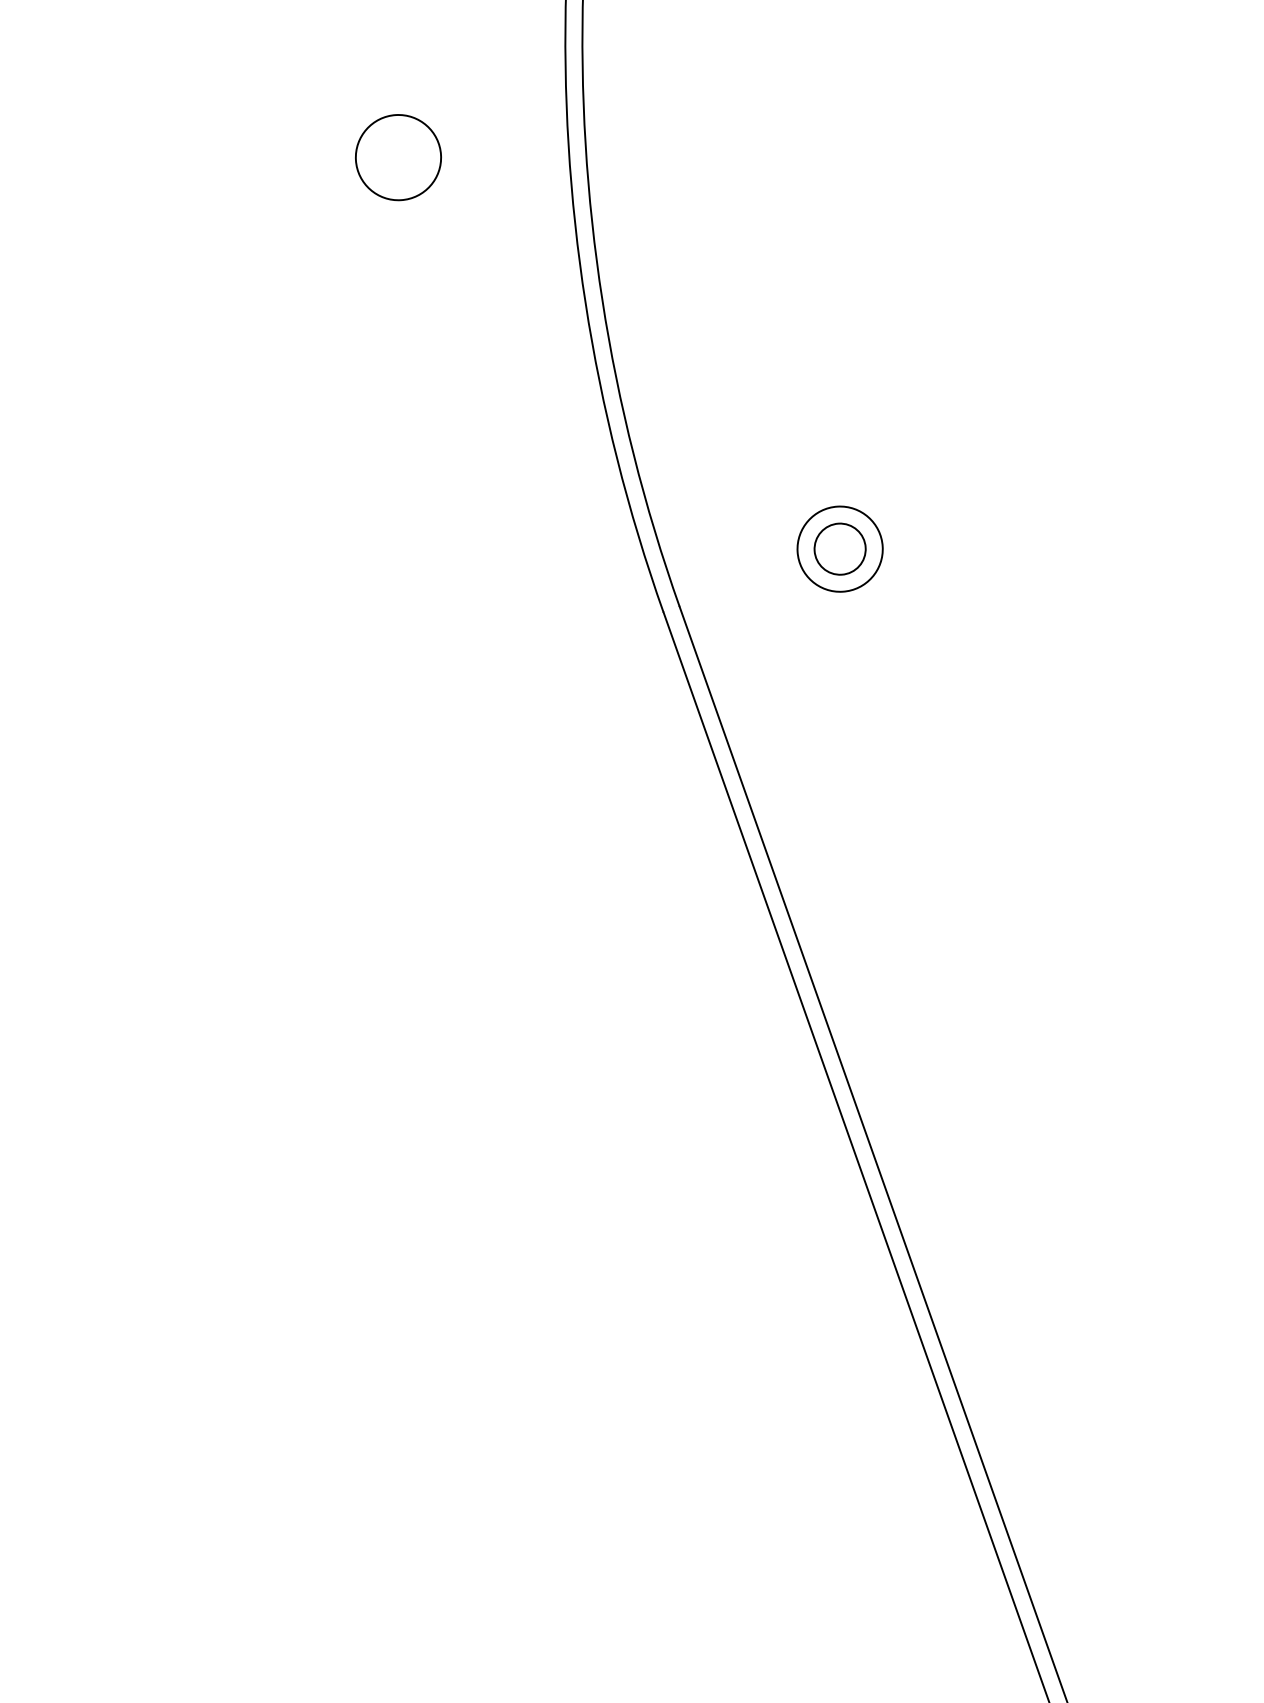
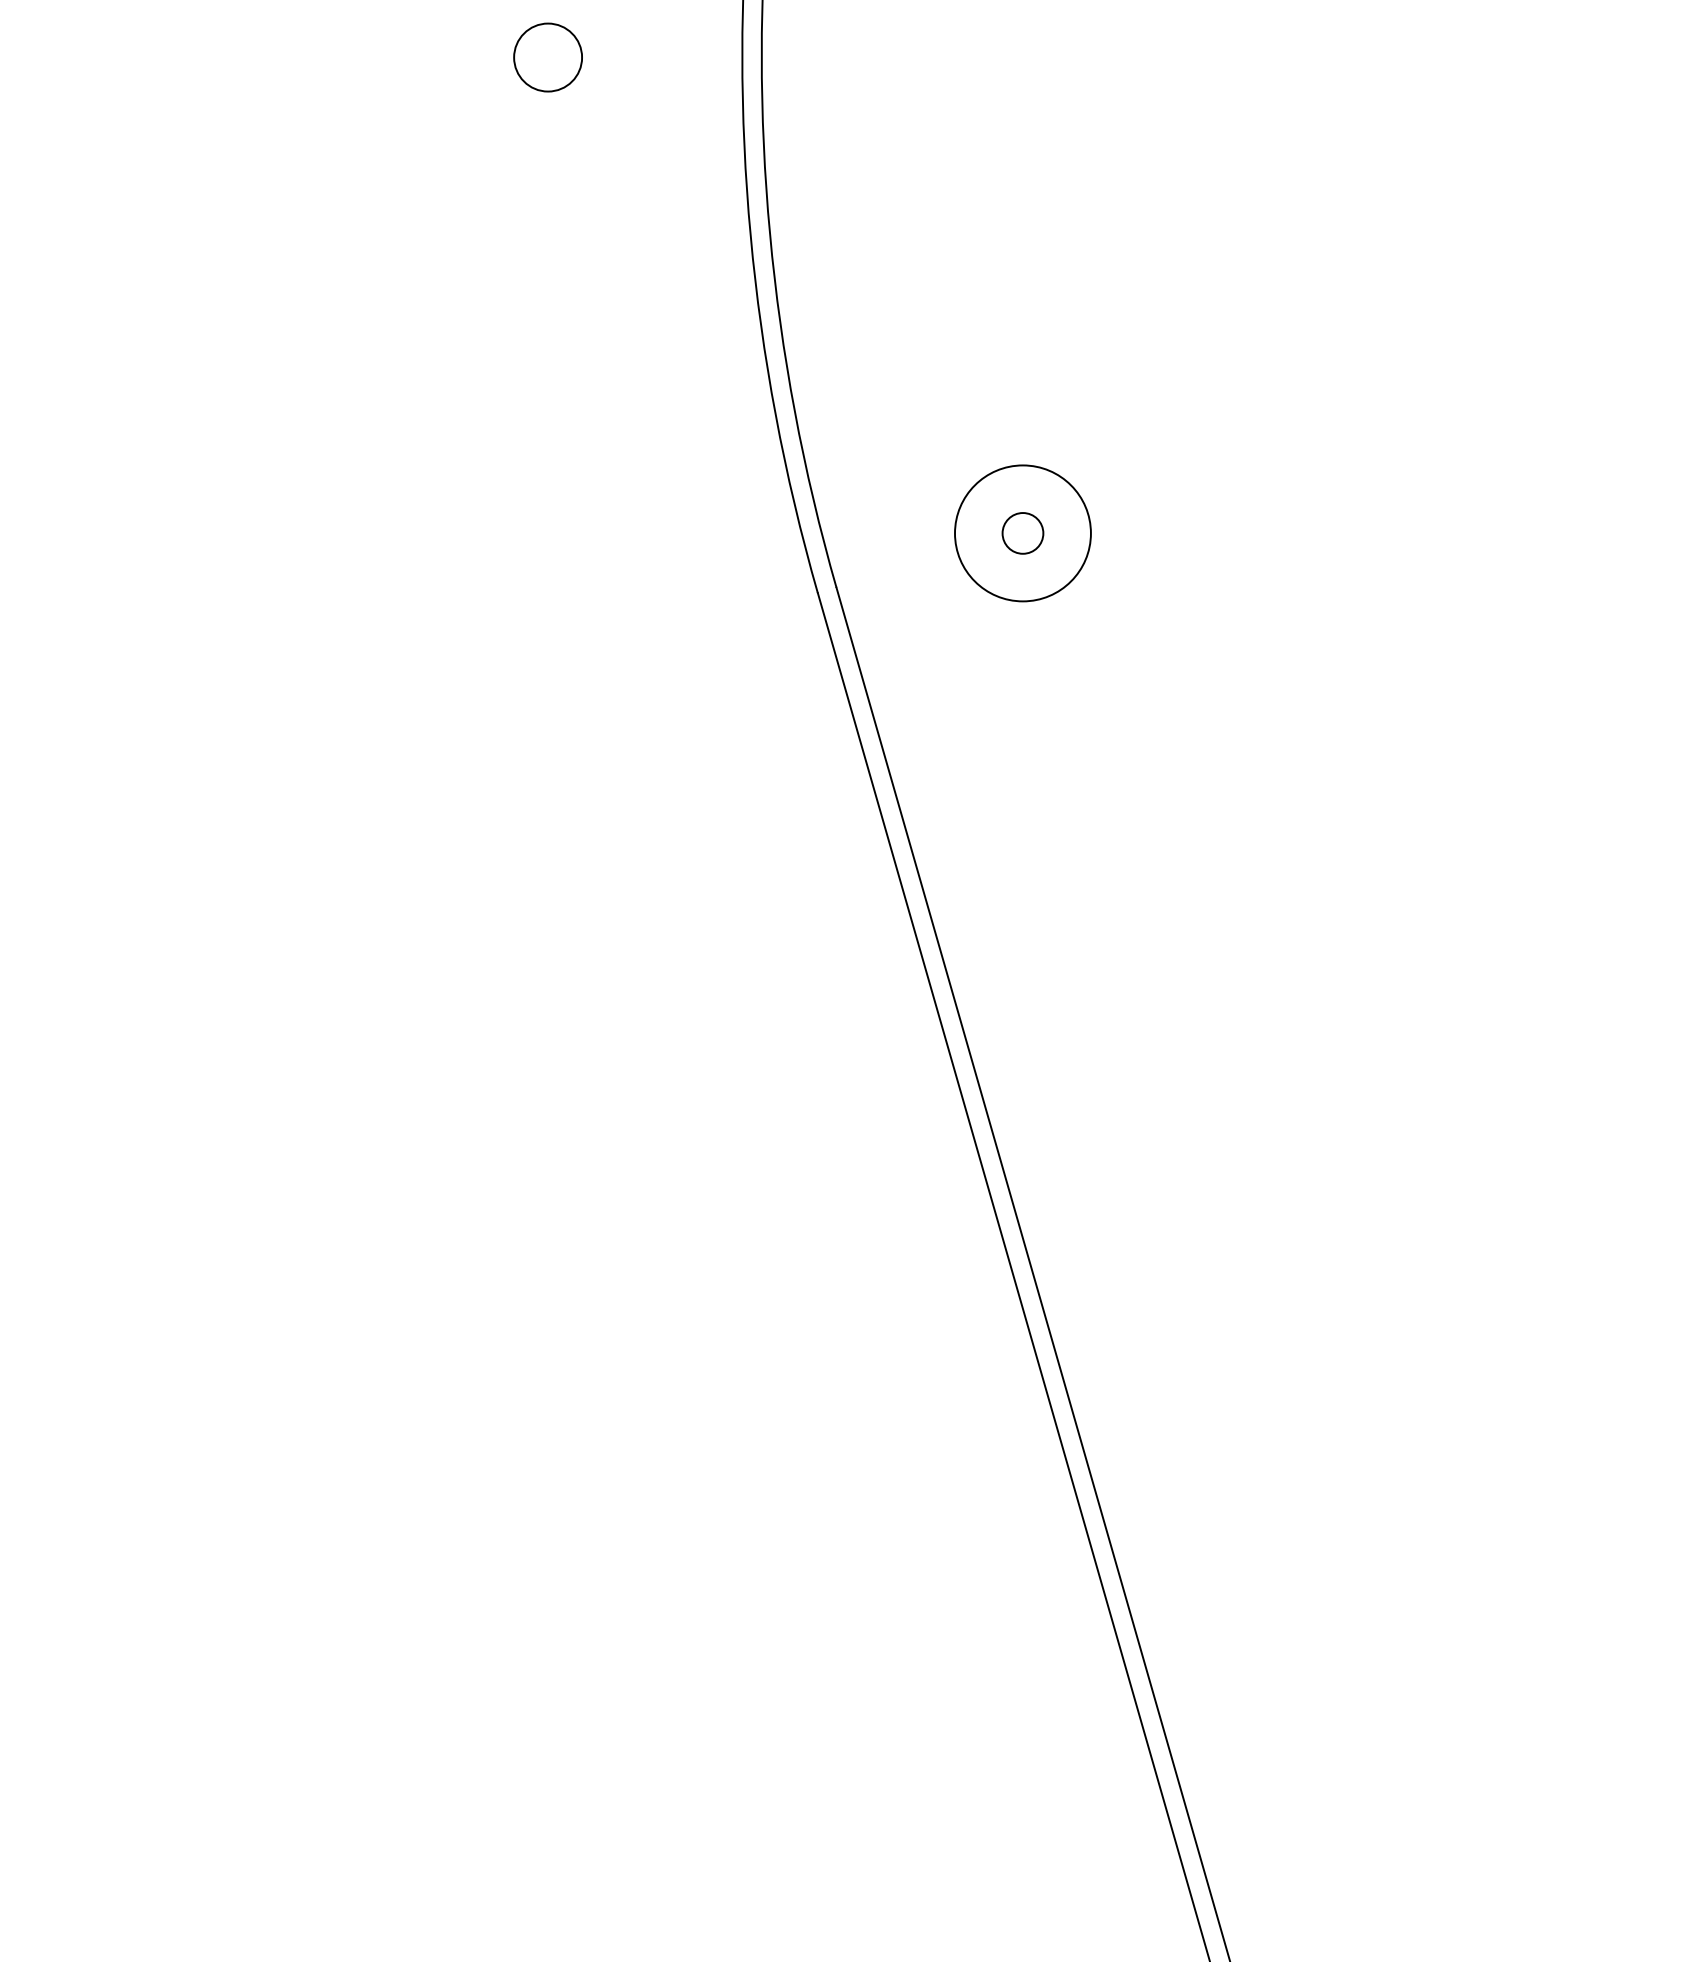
circle: (397, 157) -> (547, 57), size x0.7
circle: (839, 548) -> (1022, 532), size x1.4
circle: (839, 549) -> (1022, 533), size x0.7

